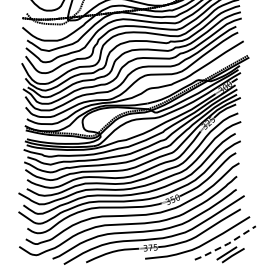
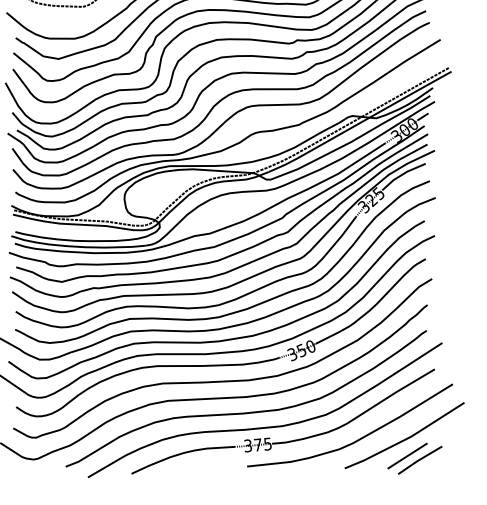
line: (226, 244) -> (406, 438), dashed -> solid

